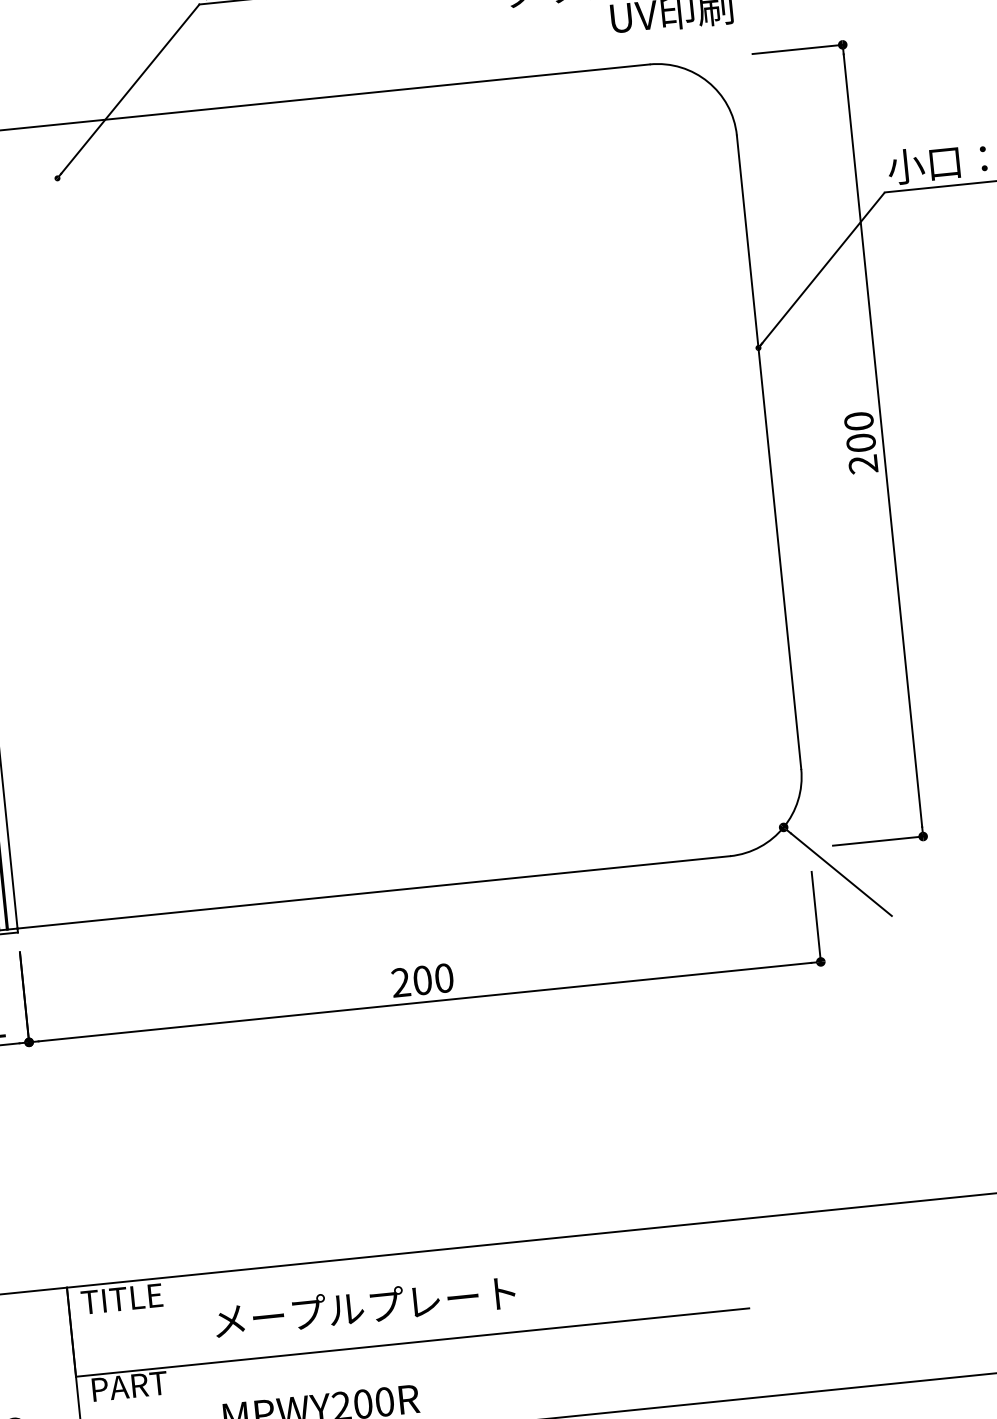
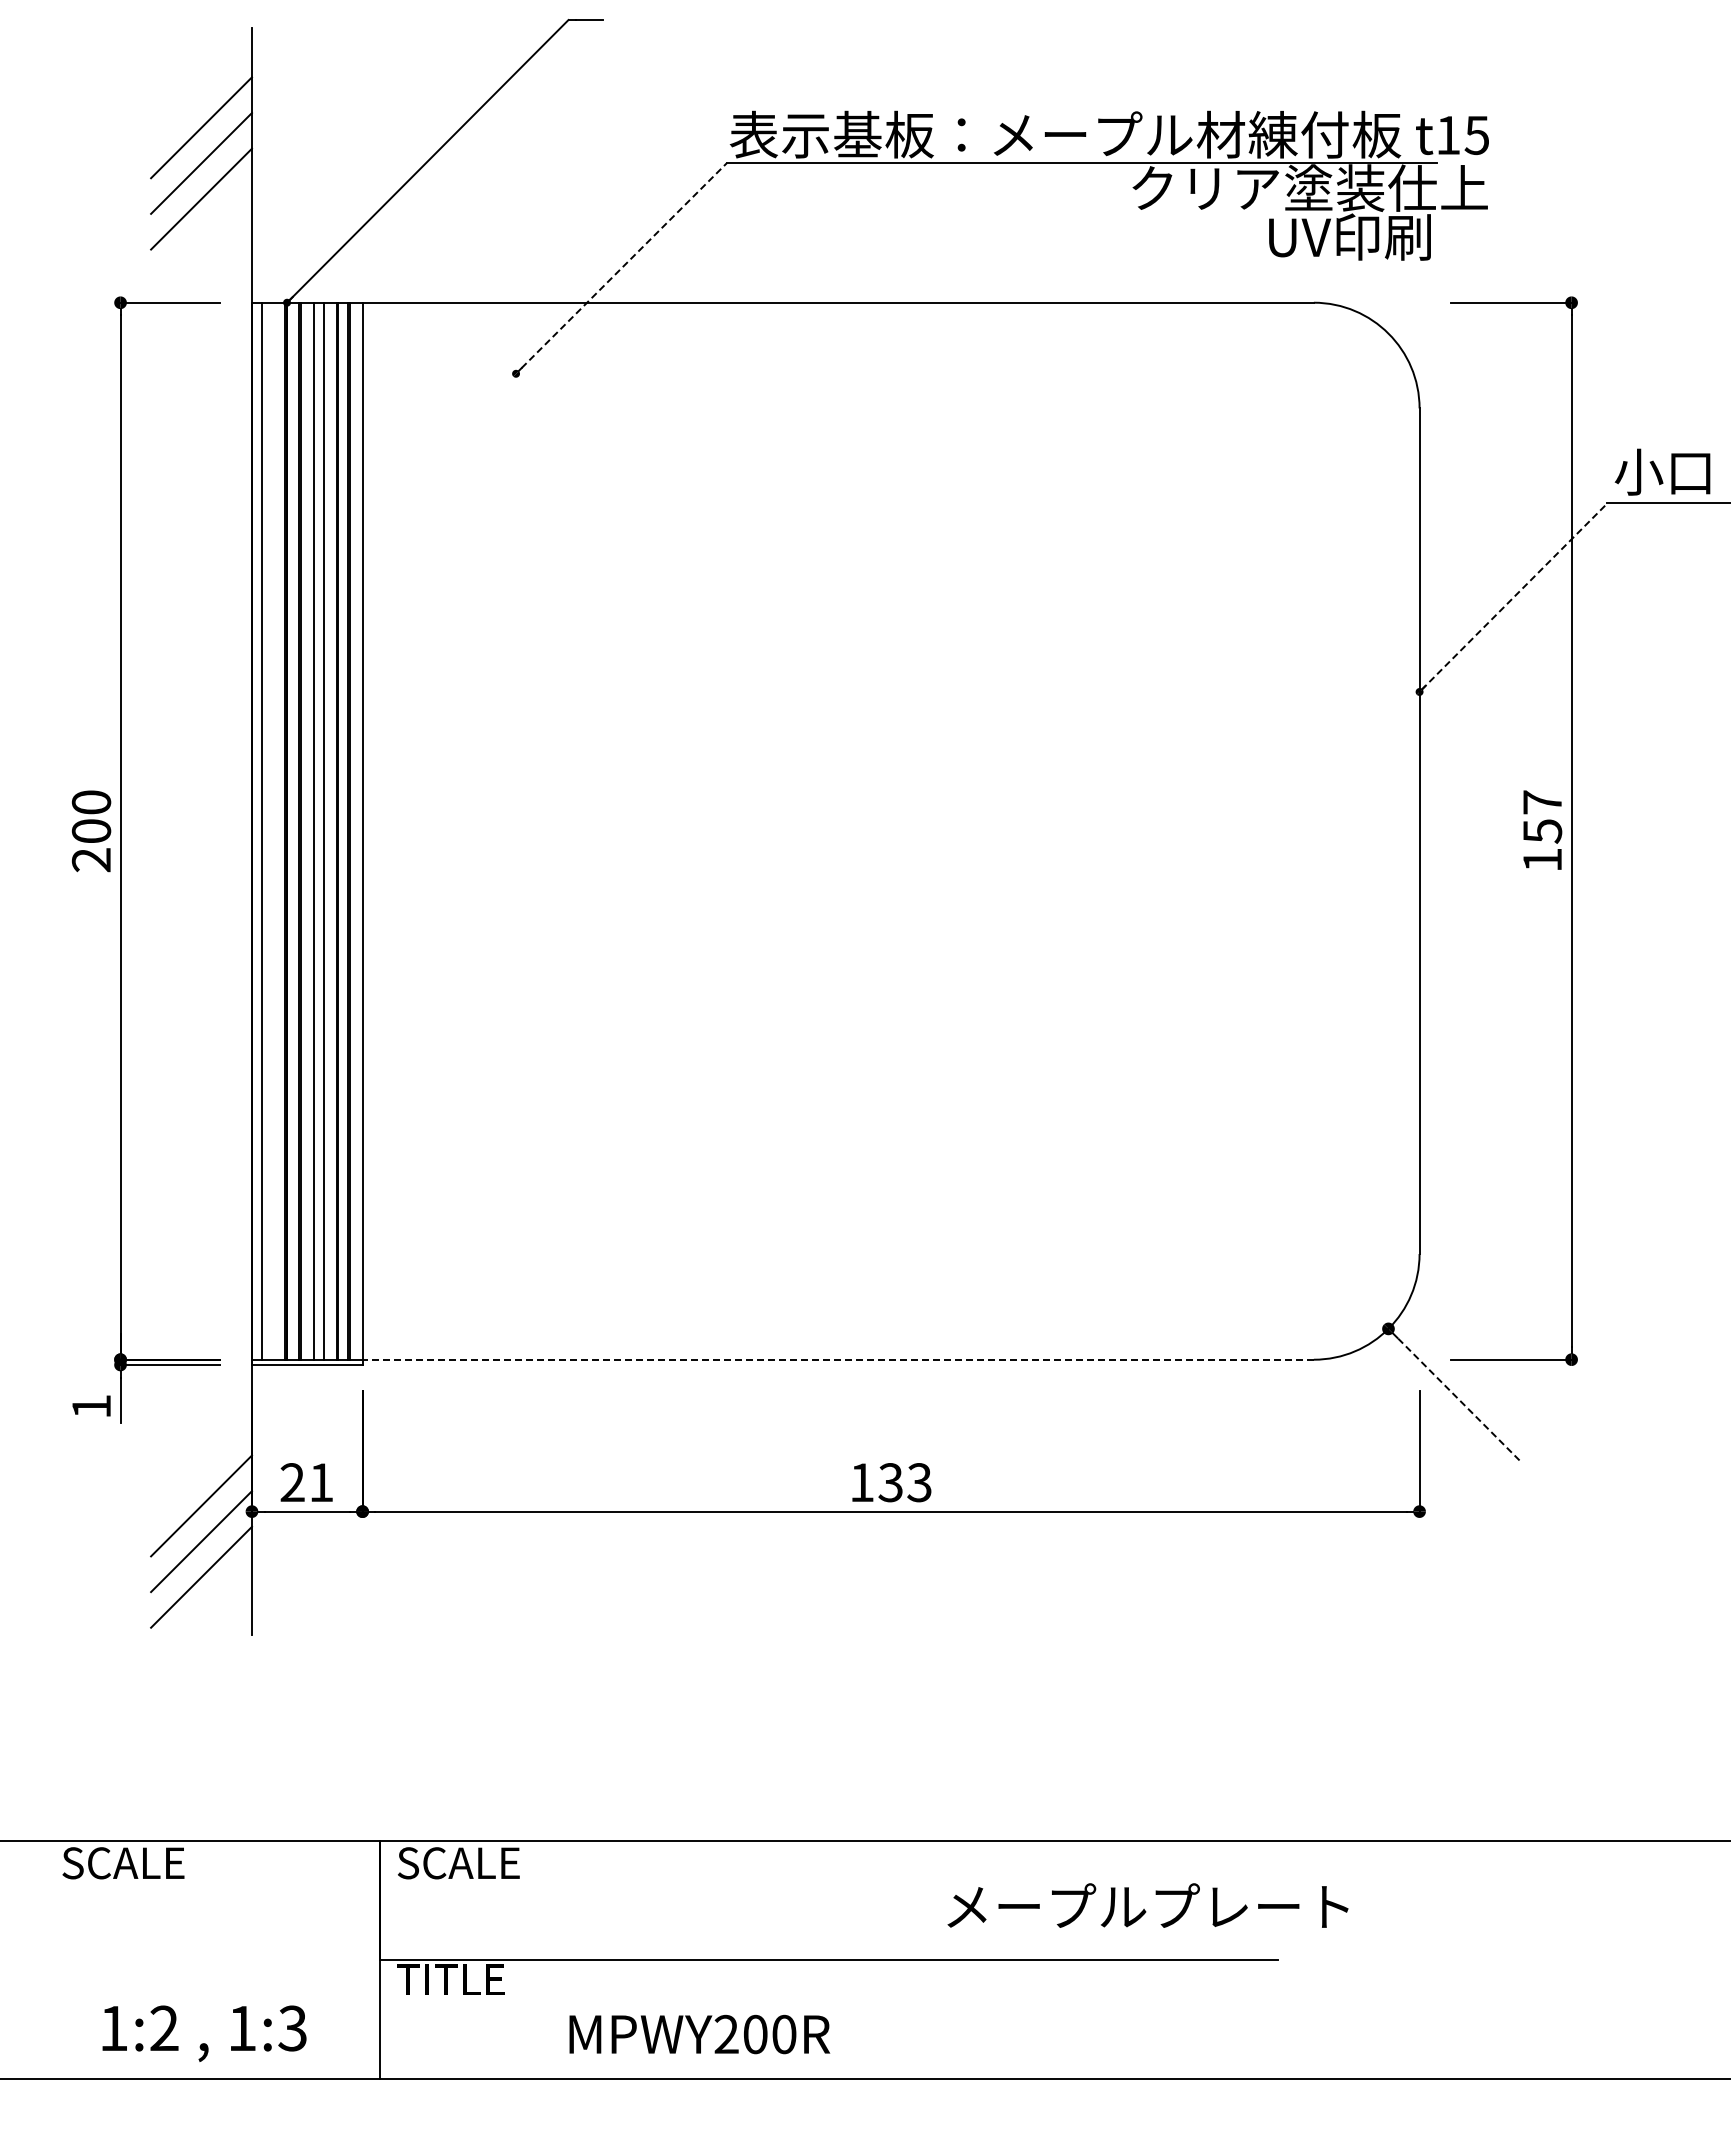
line: (130, 89) -> (624, 265), solid -> dashed
line: (822, 269) -> (1514, 596), solid -> dashed
text: (861, 443) -> (1542, 831), 200 -> 157
line: (841, 874) -> (1458, 1399), solid -> dashed
line: (374, 892) -> (838, 1359), solid -> dashed
text: (422, 980) -> (890, 1482), 200 -> 133
text: (127, 1298) -> (458, 1863), TITLE -> SCALE
text: (364, 1306) -> (1147, 1905), moved
text: (130, 1386) -> (450, 1979), PART -> TITLE

